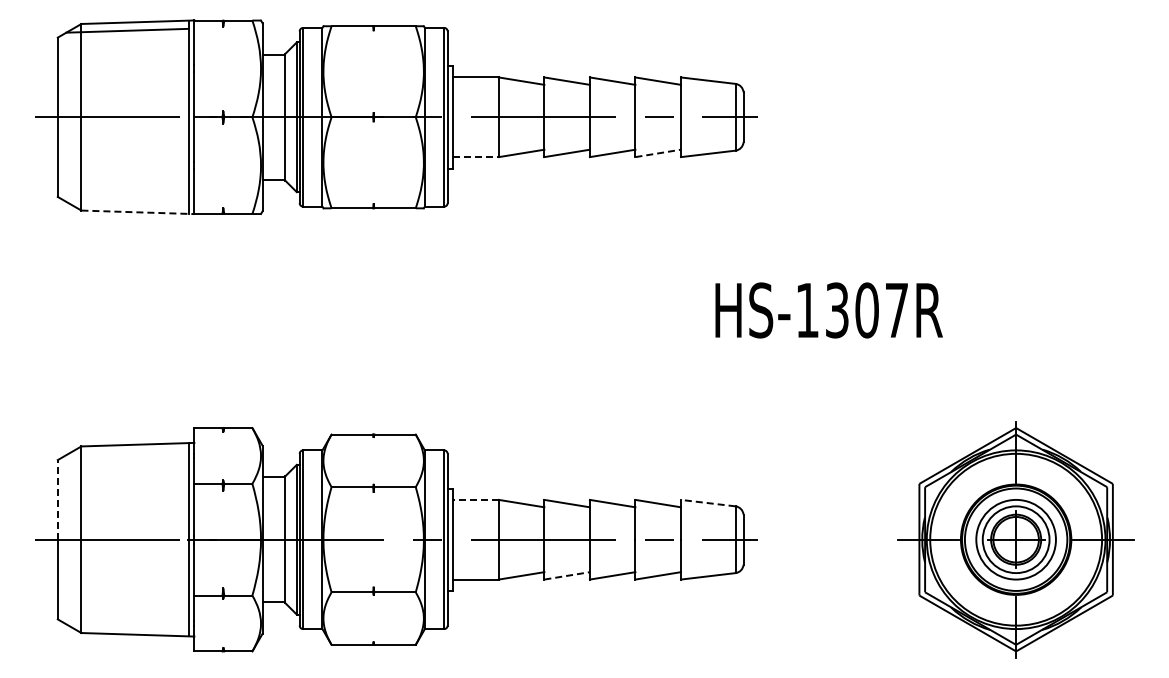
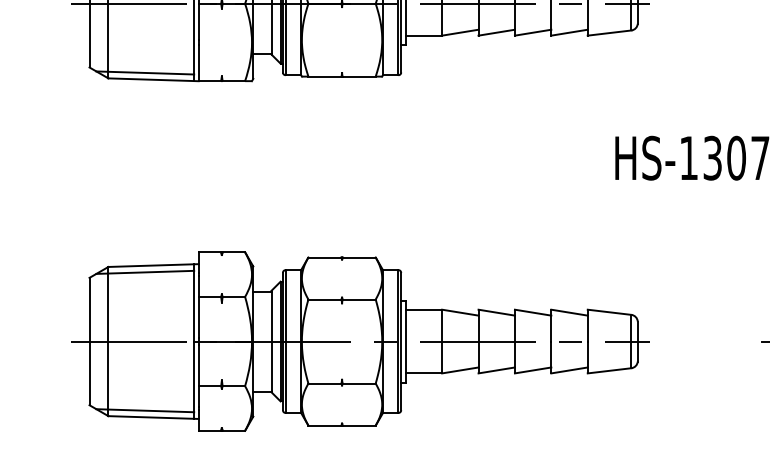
line: (658, 153) -> (569, 32), dashed -> solid
line: (476, 157) -> (424, 35), dashed -> solid
line: (127, 203) -> (145, 72), added
line: (137, 212) -> (153, 79), dashed -> solid
line: (127, 453) -> (145, 272), added
line: (57, 499) -> (89, 309), dashed -> solid
line: (476, 499) -> (424, 309), dashed -> solid
line: (707, 503) -> (608, 312), dashed -> solid
line: (567, 575) -> (497, 370), dashed -> solid
line: (127, 626) -> (145, 410), added

